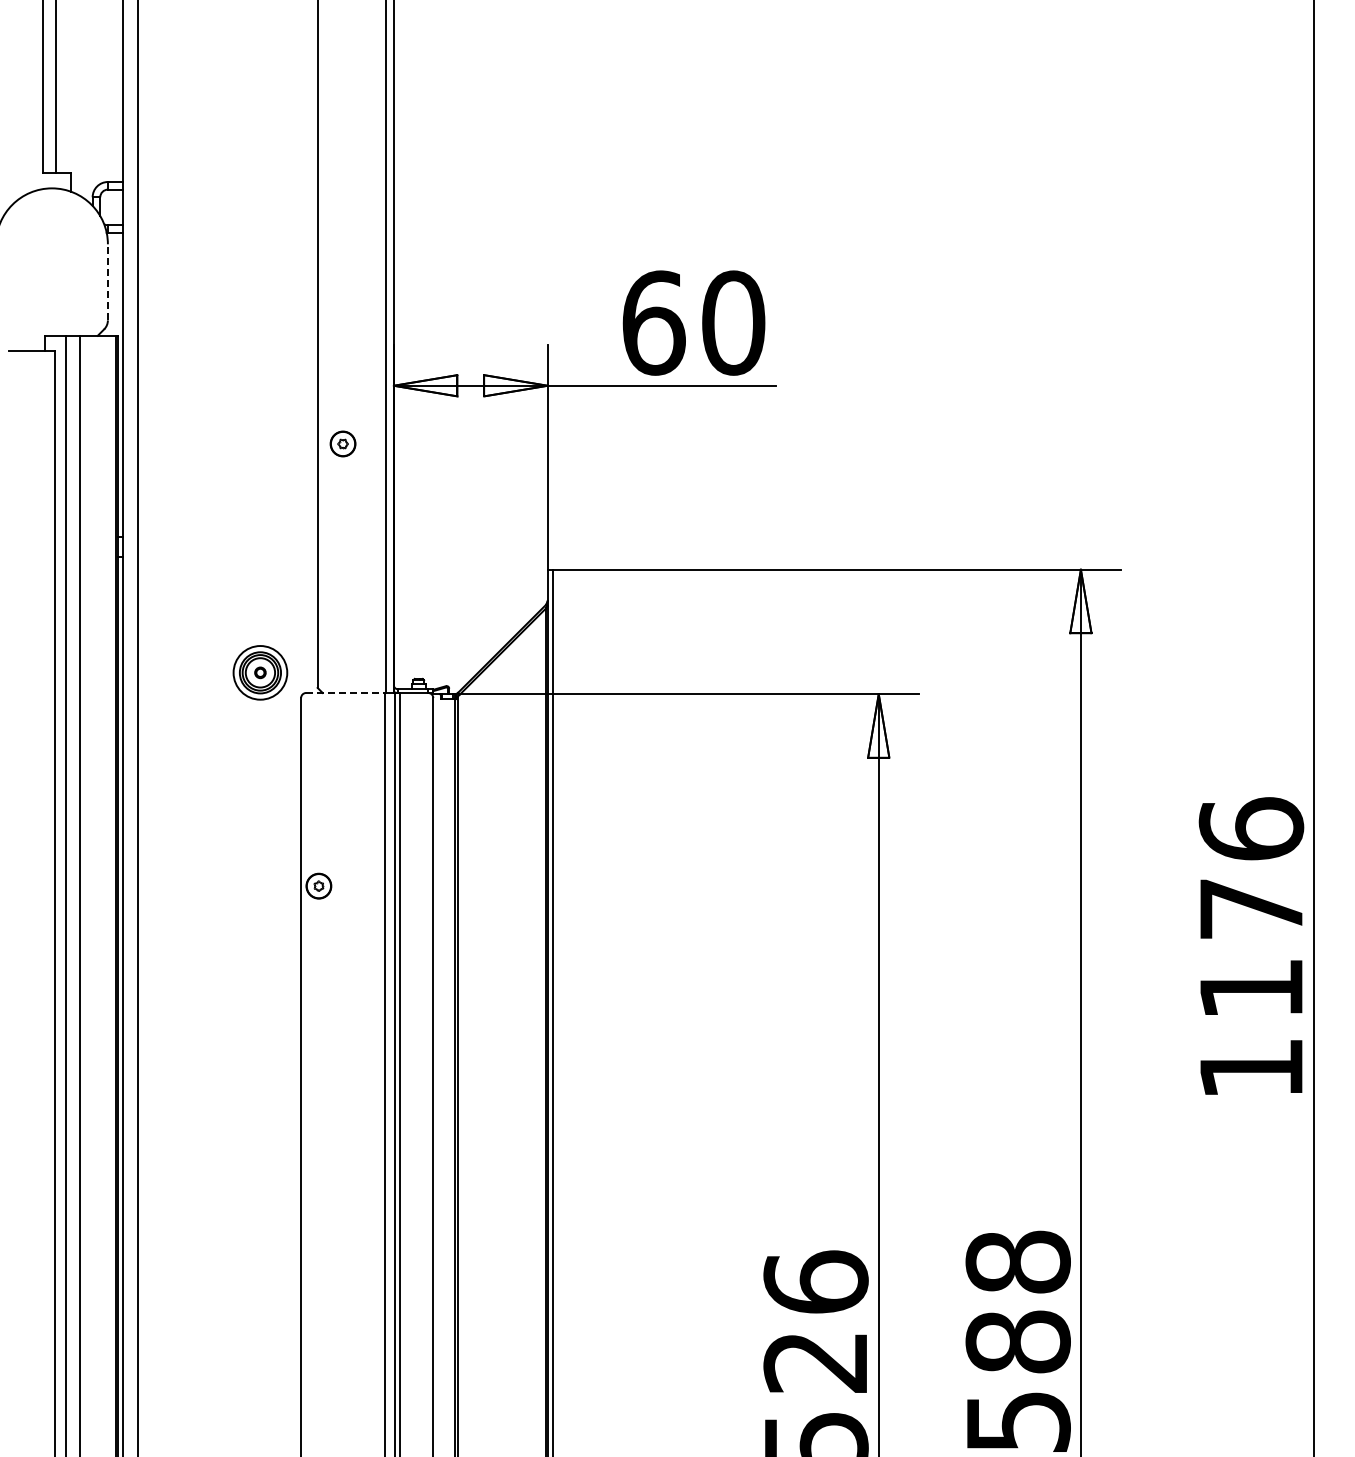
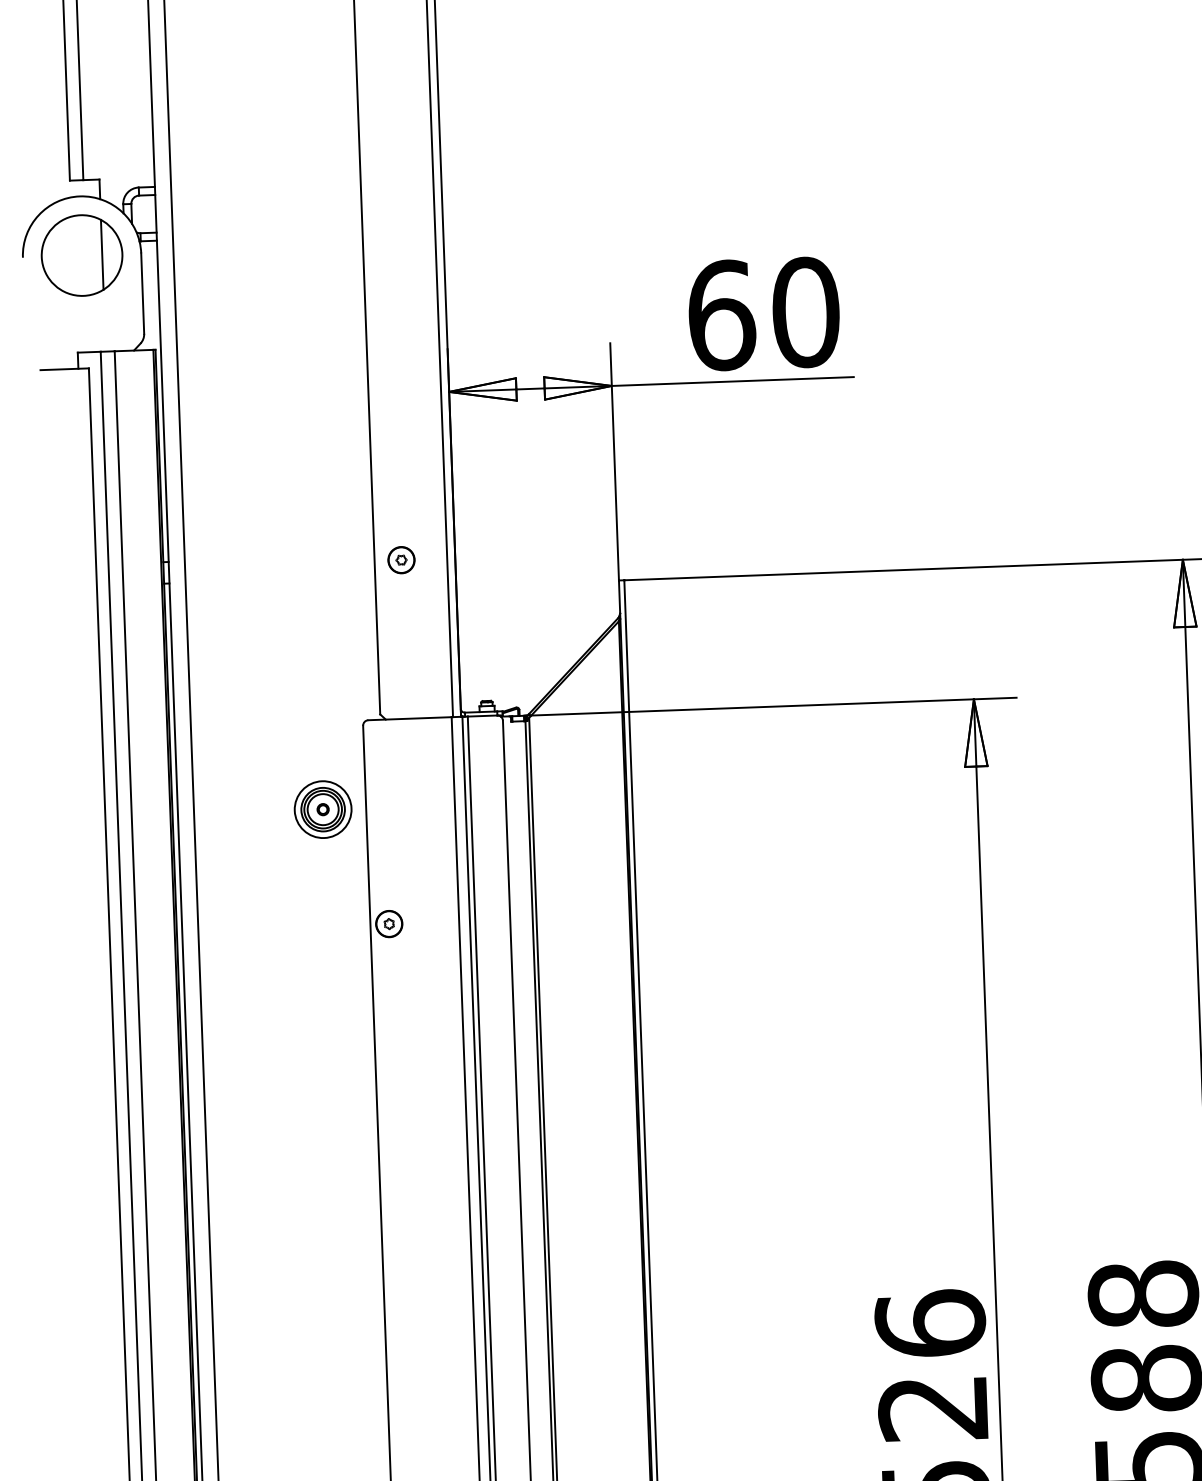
part: (51, 244) -> (81, 255), added
line: (107, 281) -> (142, 292), dashed -> solid
part: (342, 443) -> (400, 559), moved
part: (260, 672) -> (323, 809), moved
line: (346, 692) -> (410, 718), dashed -> solid

